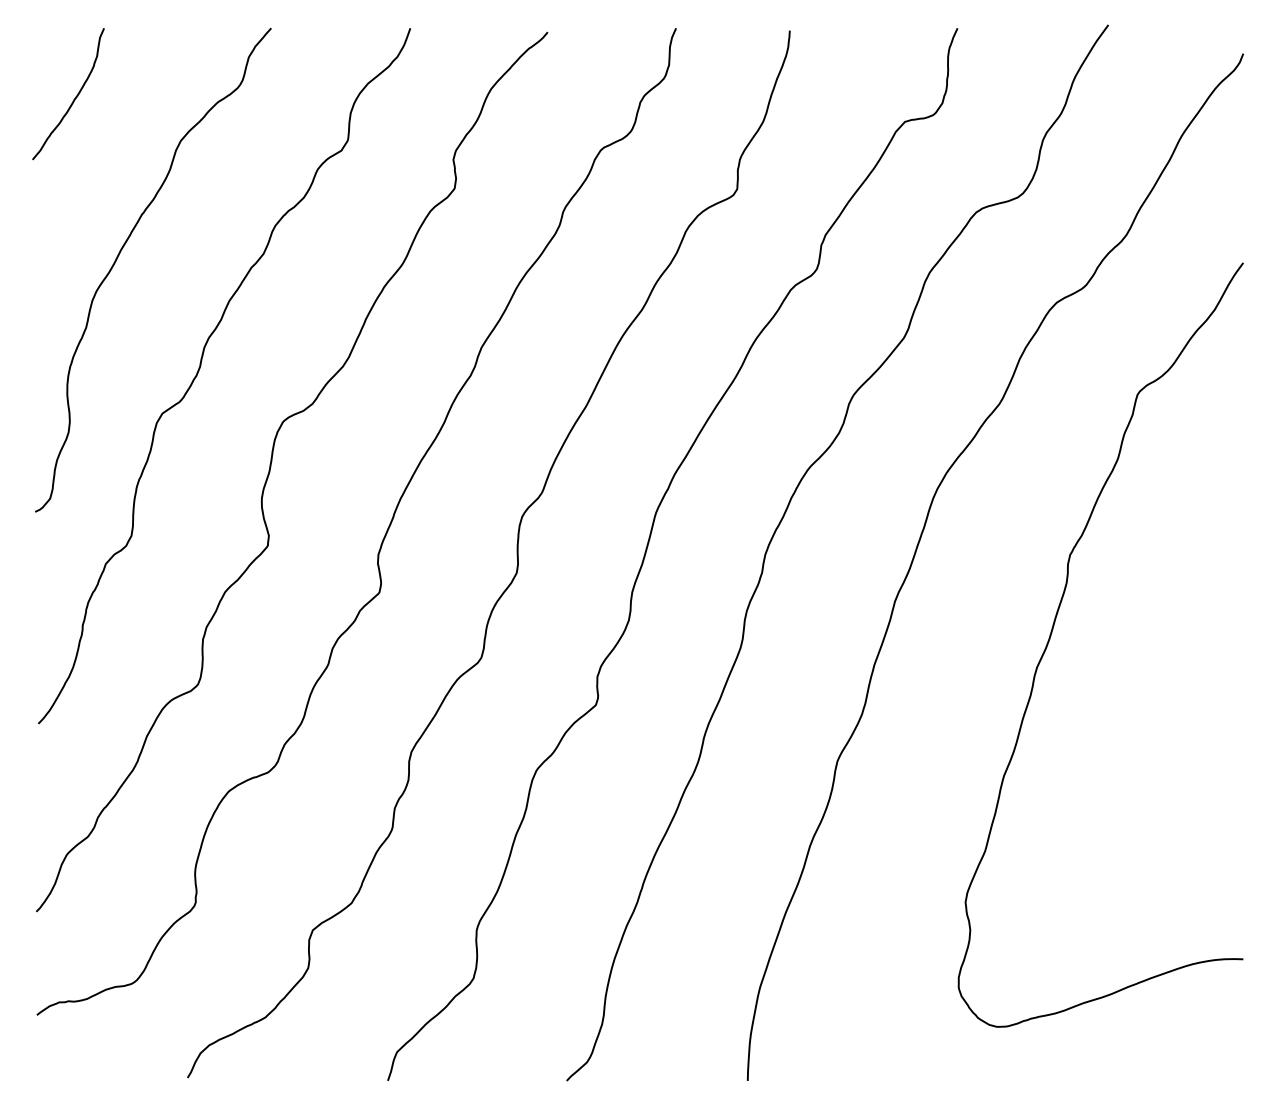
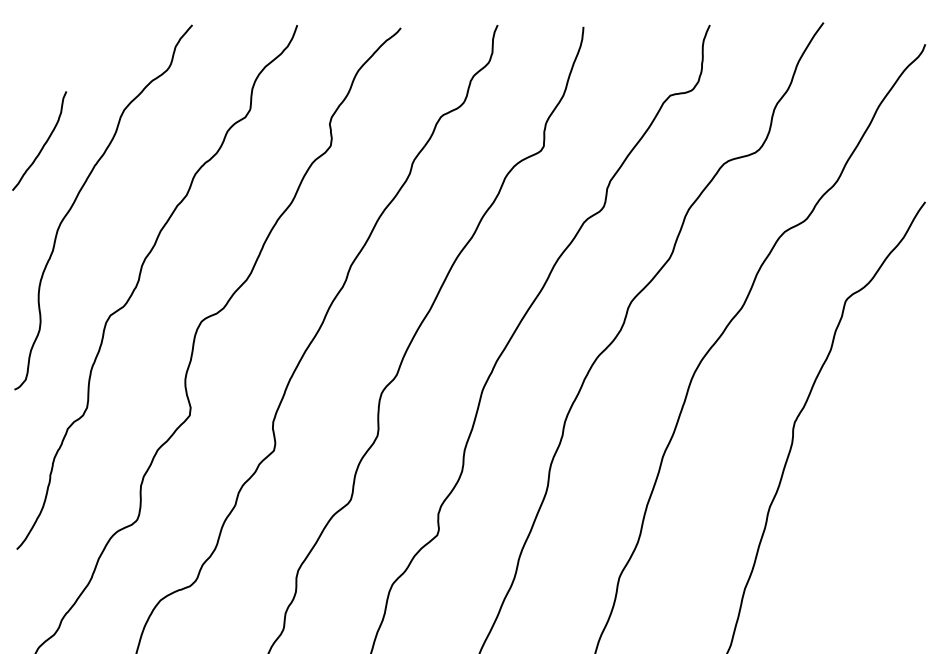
curve: (73, 99) -> (43, 145), moved

